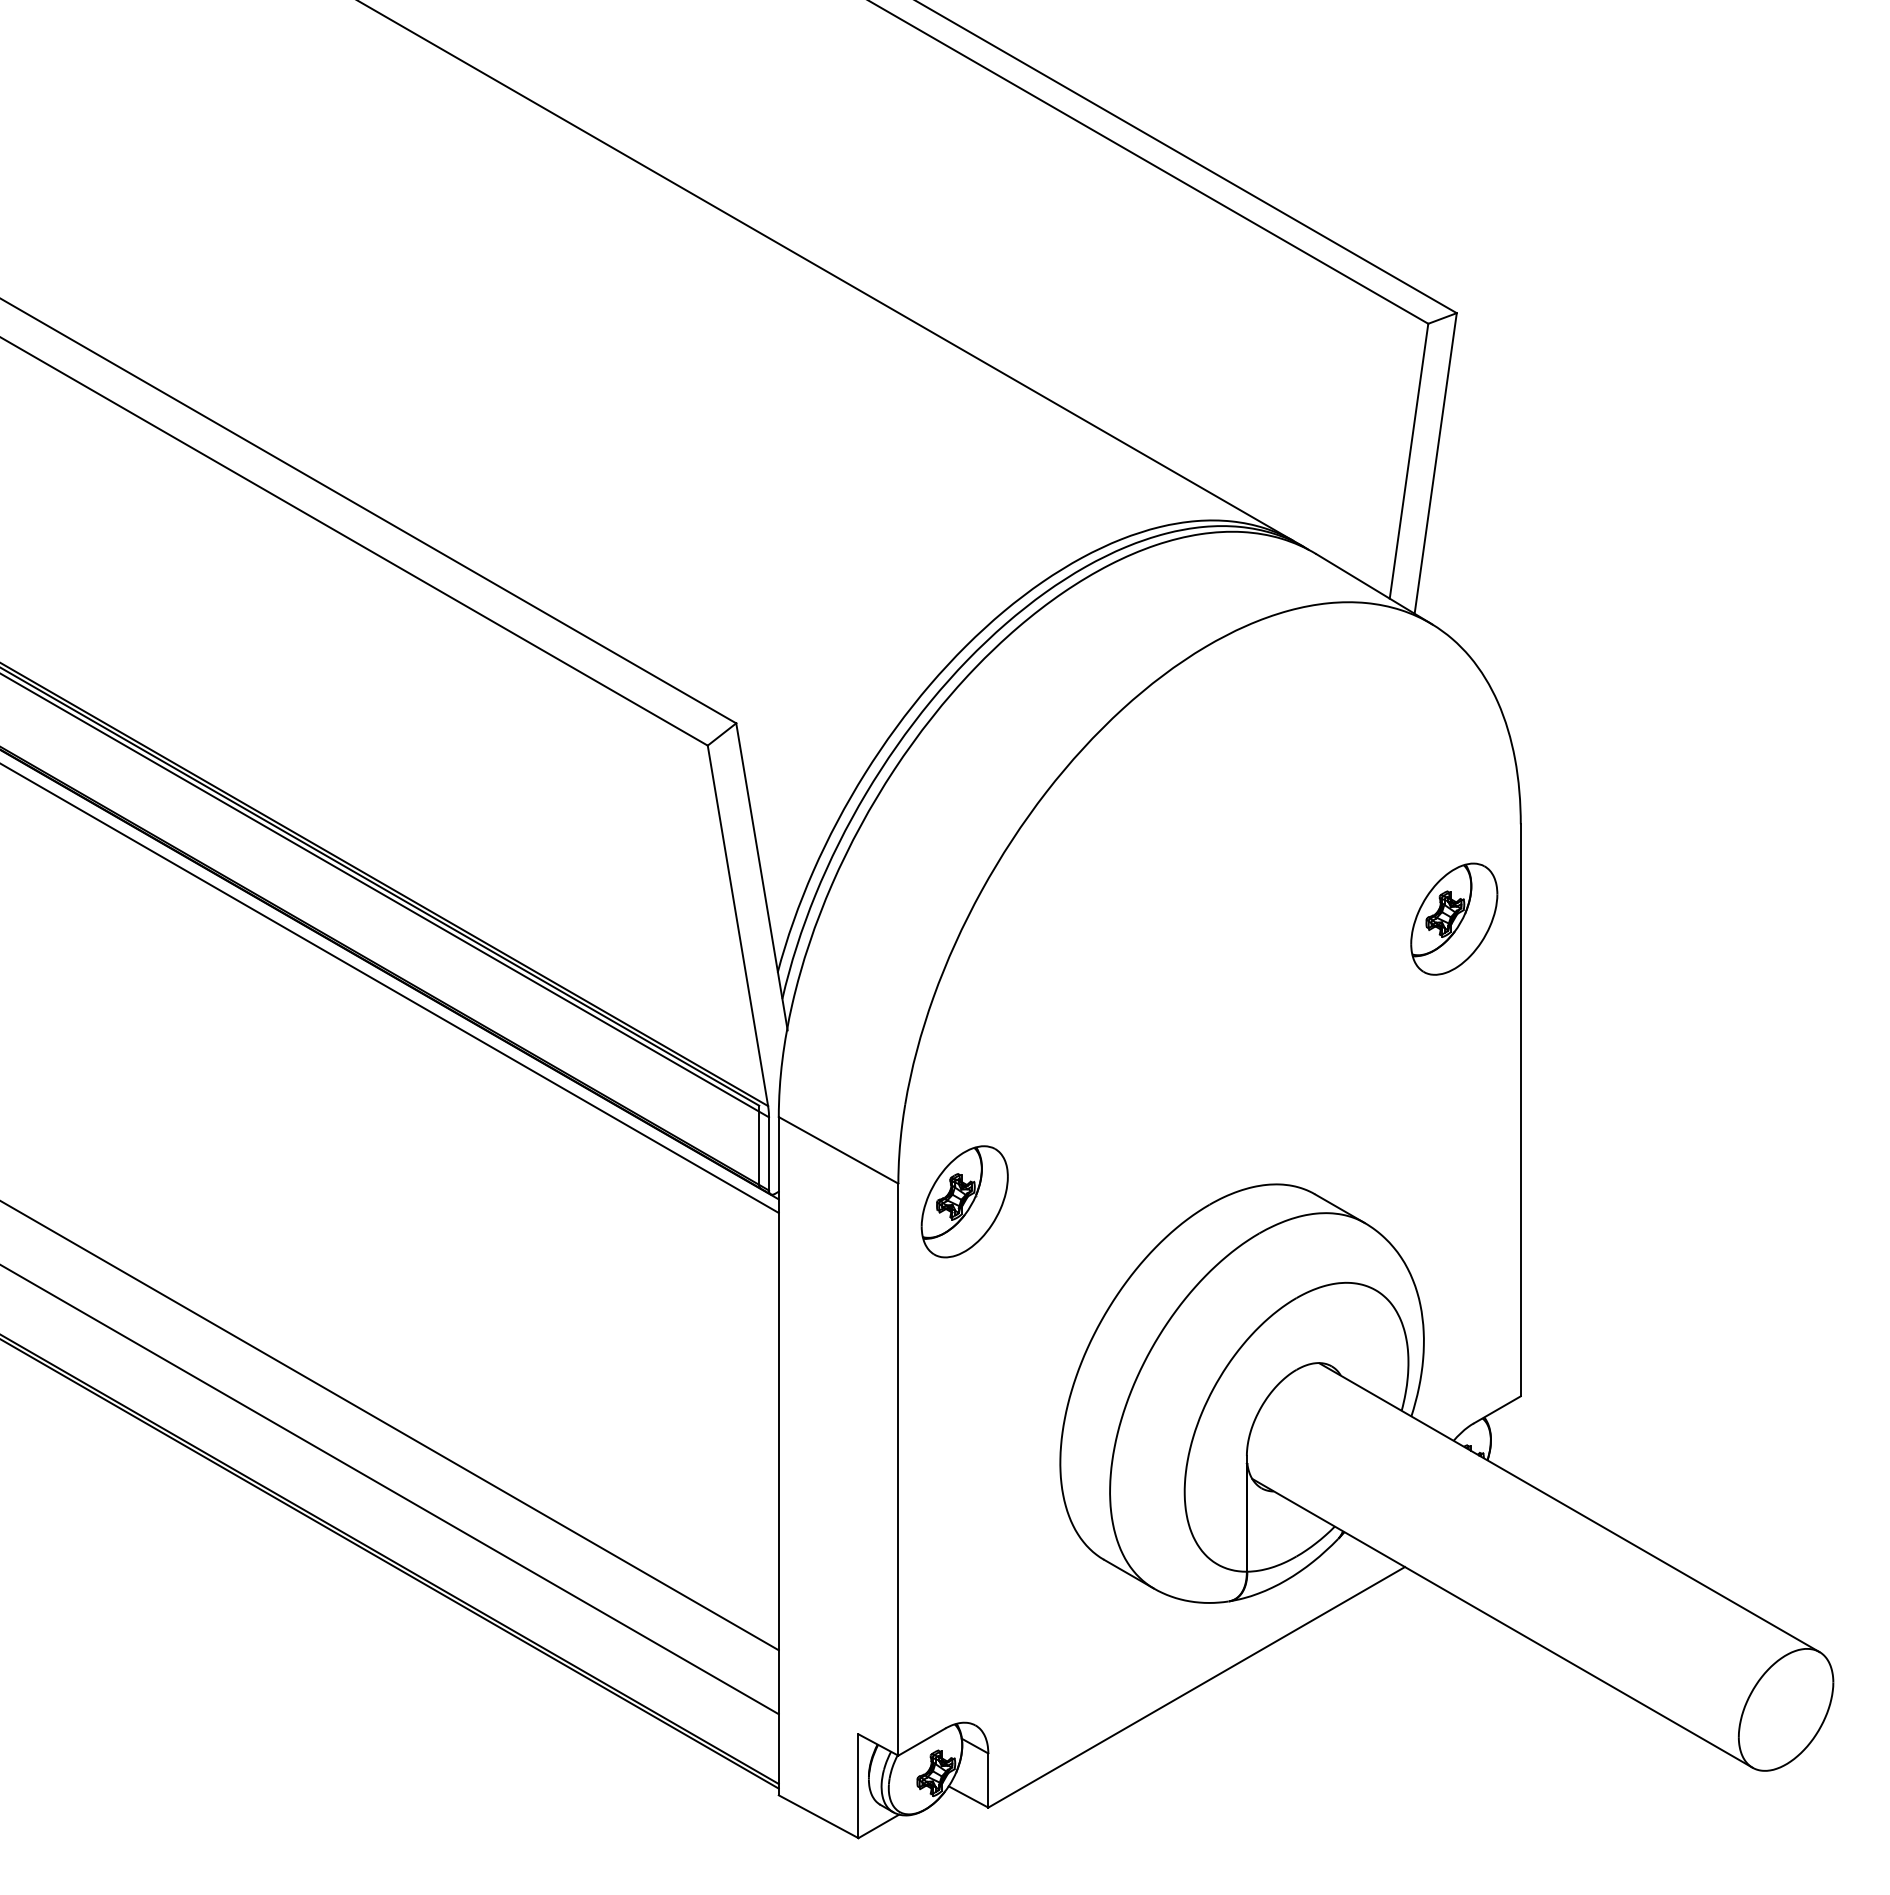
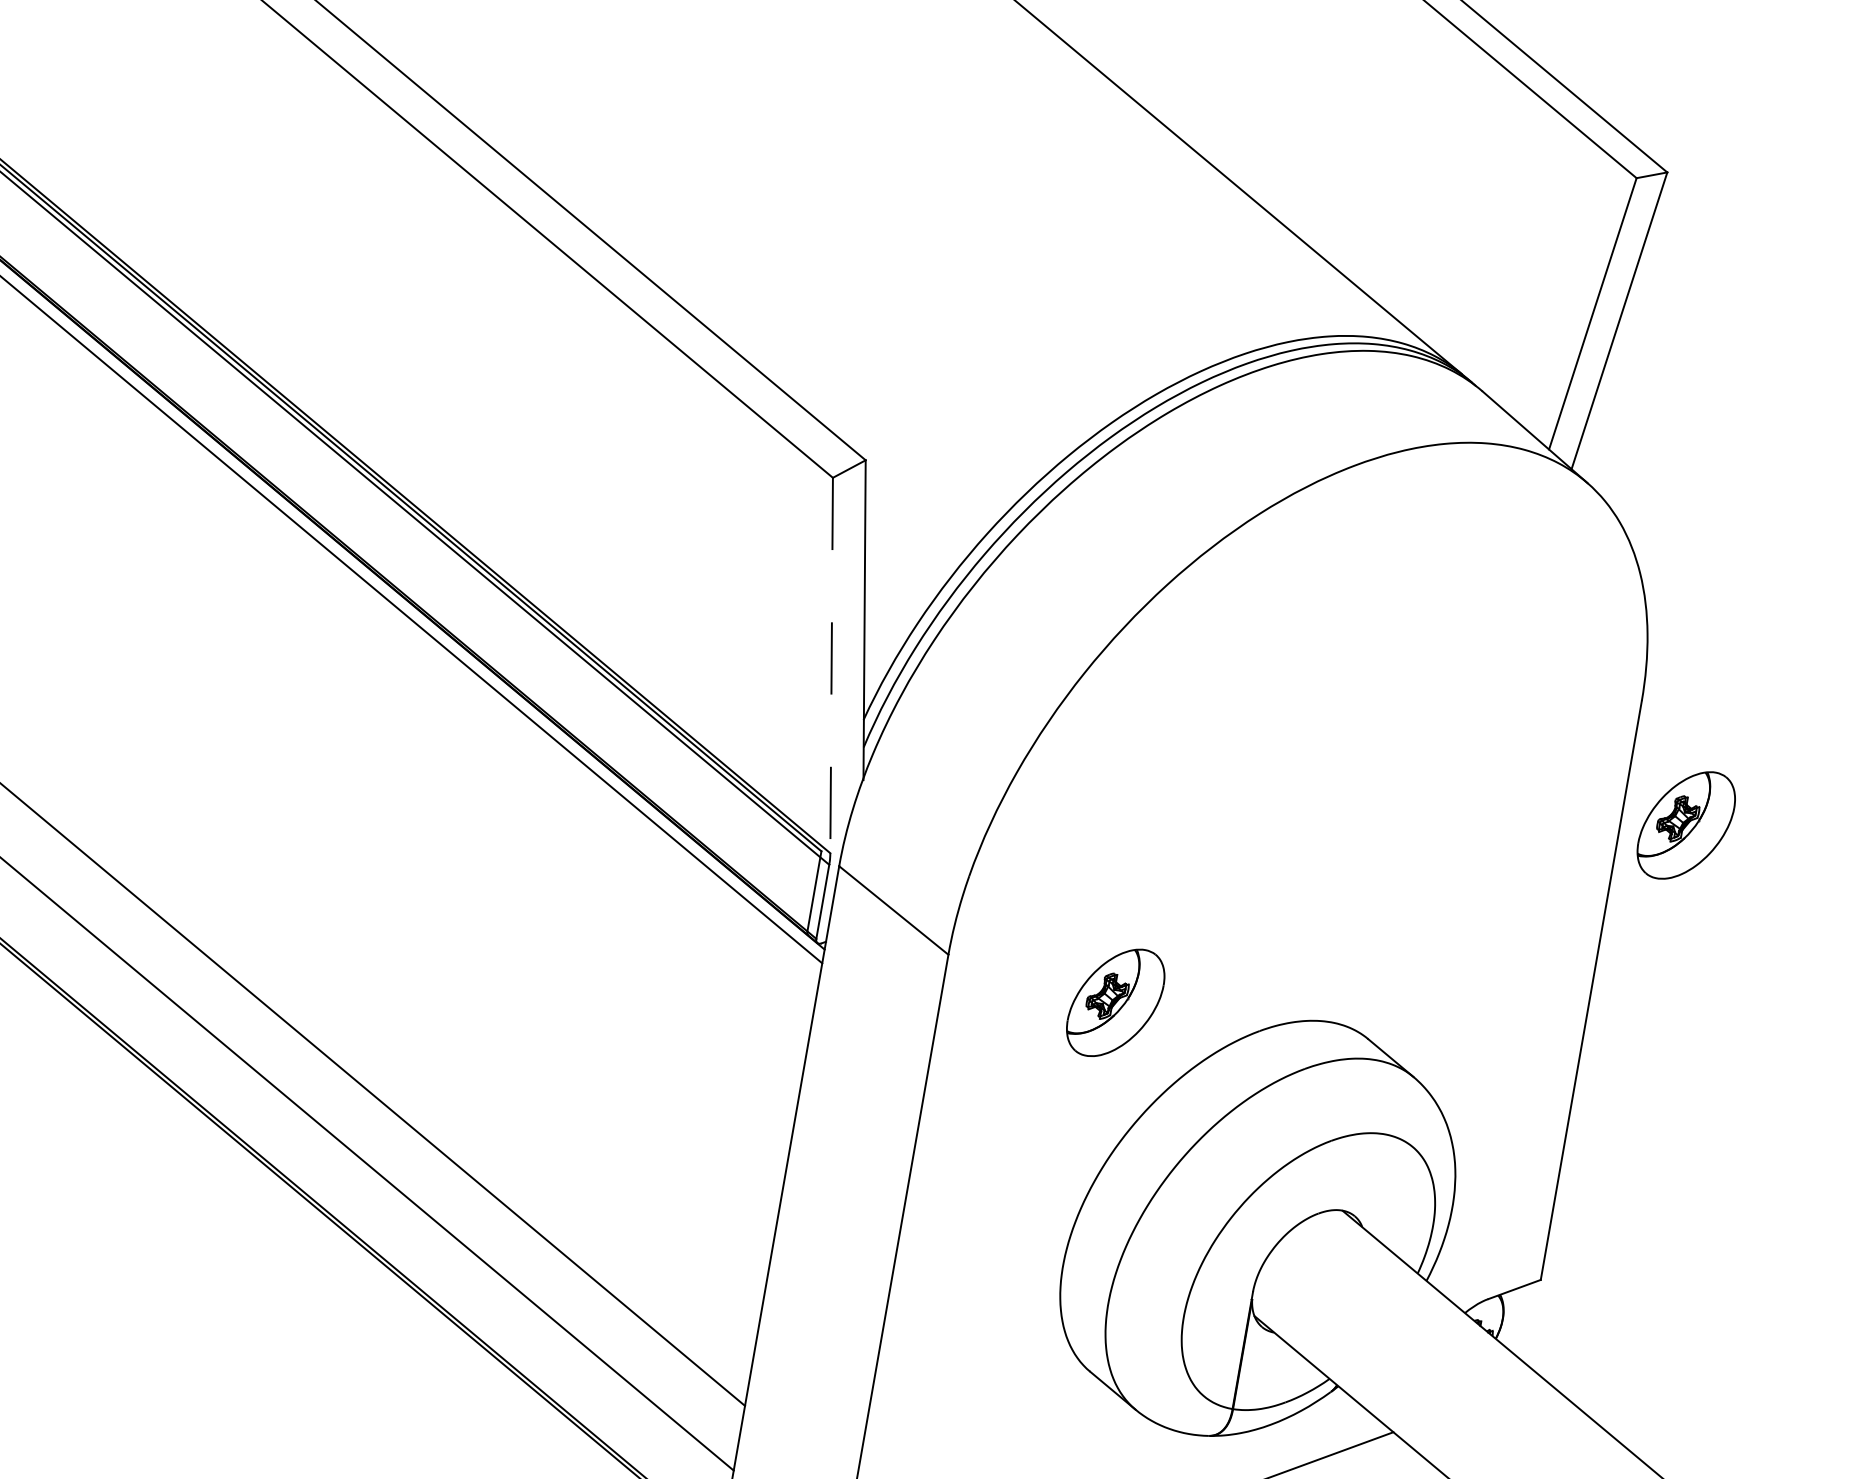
part: (1454, 918) -> (1686, 824), moved
line: (737, 925) -> (831, 665), solid -> dashed
part: (964, 1201) -> (1115, 1002), moved

